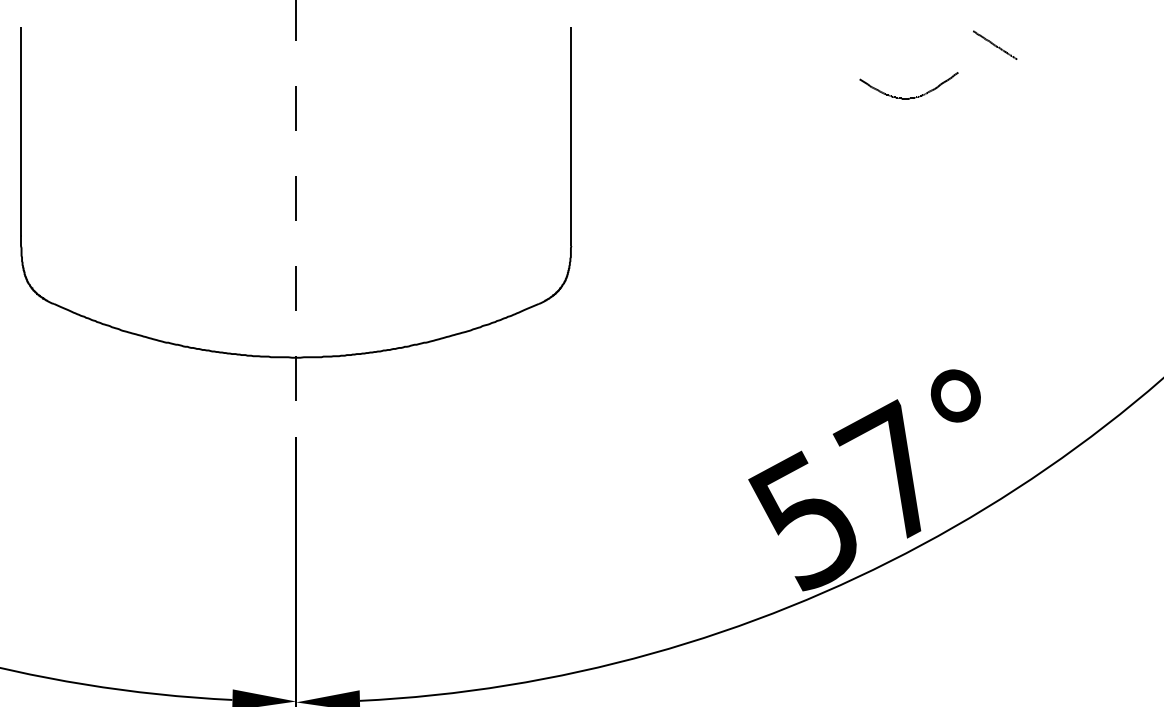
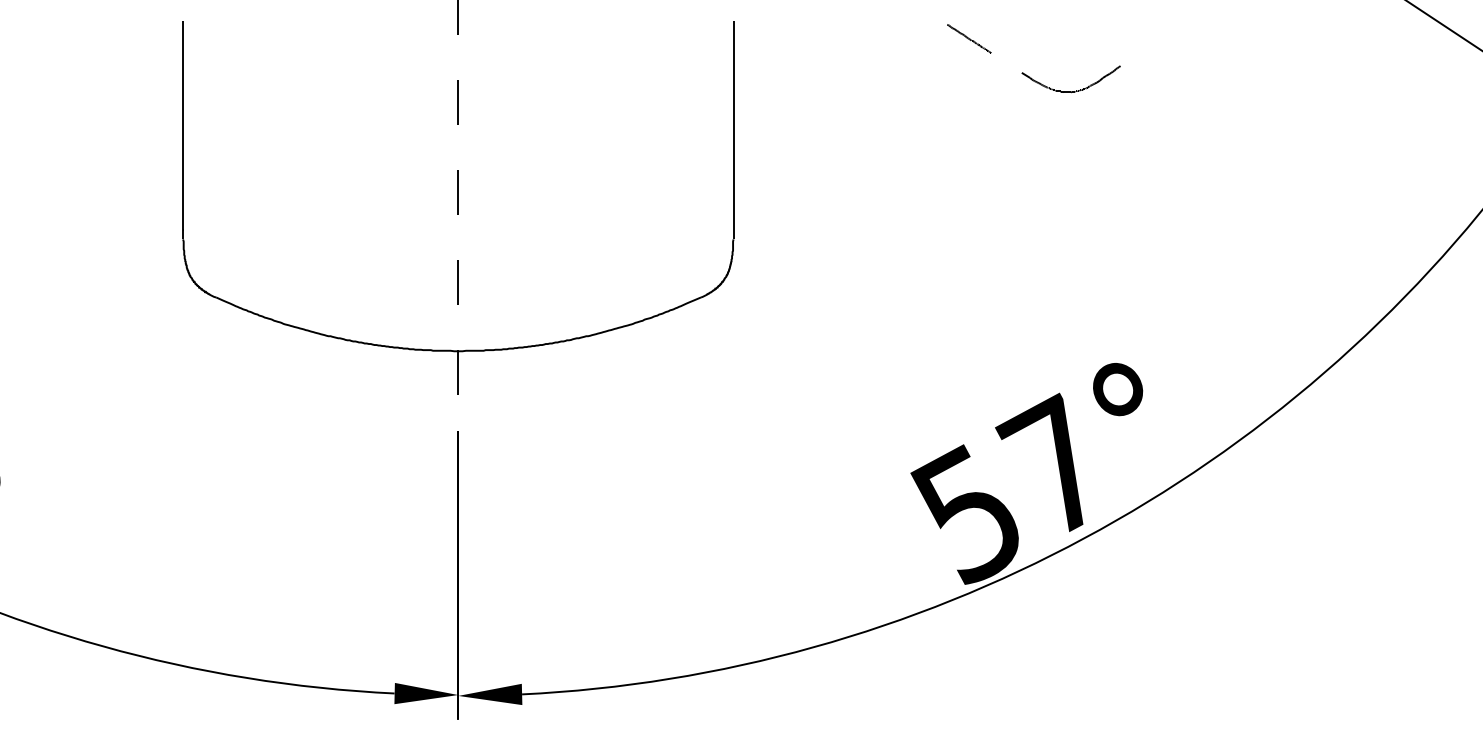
line: (995, 44) -> (969, 38), moved

